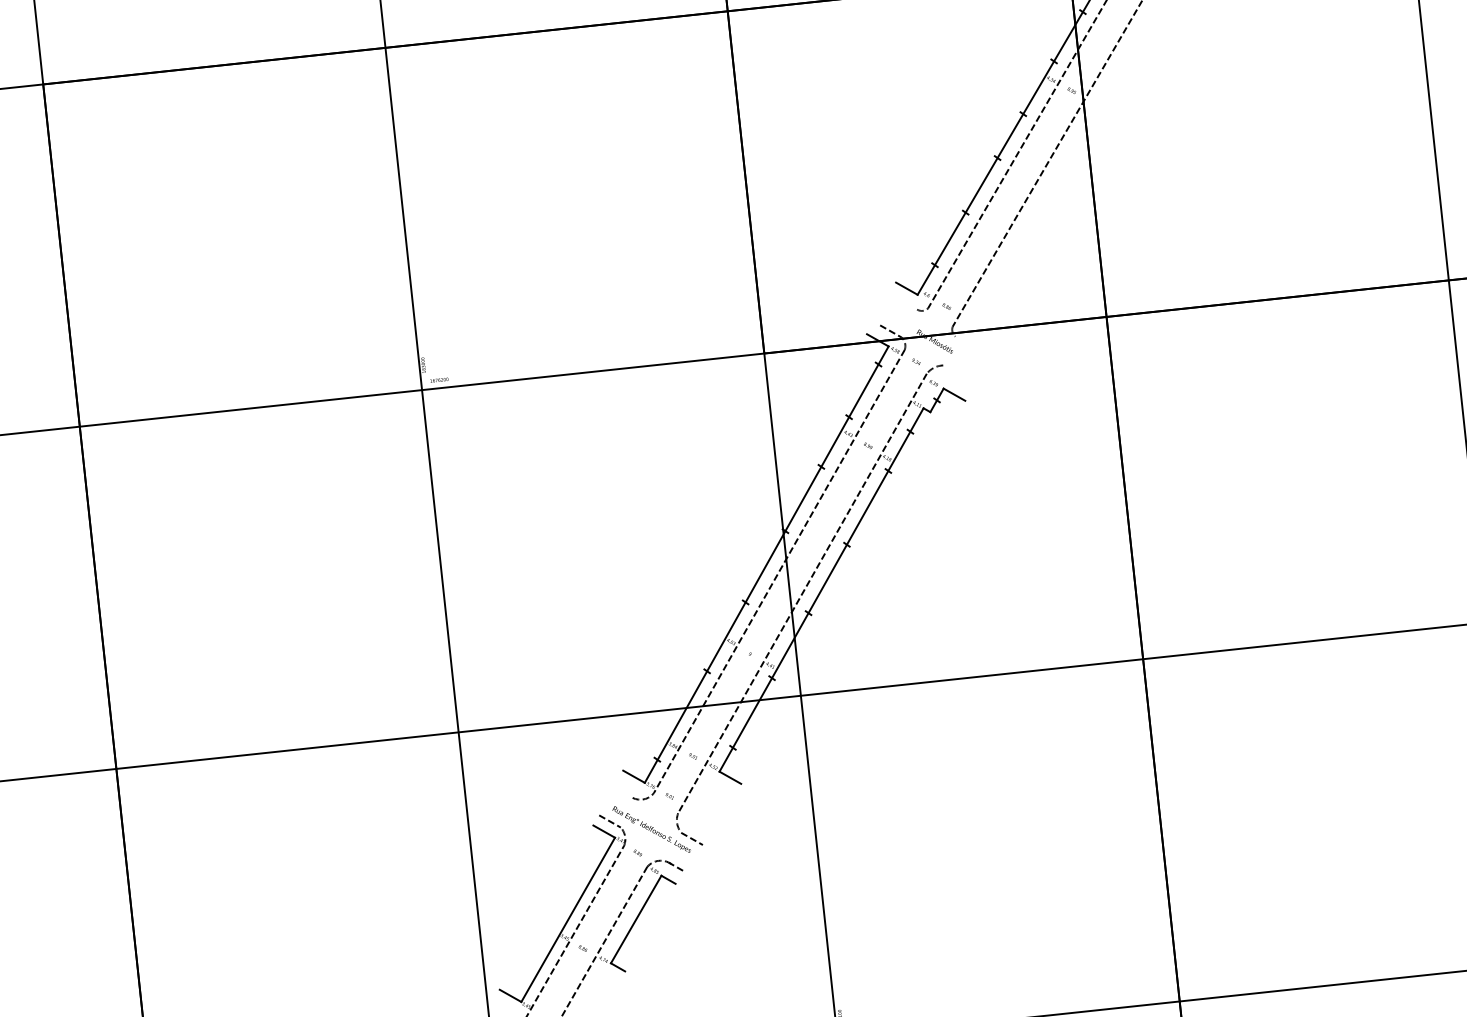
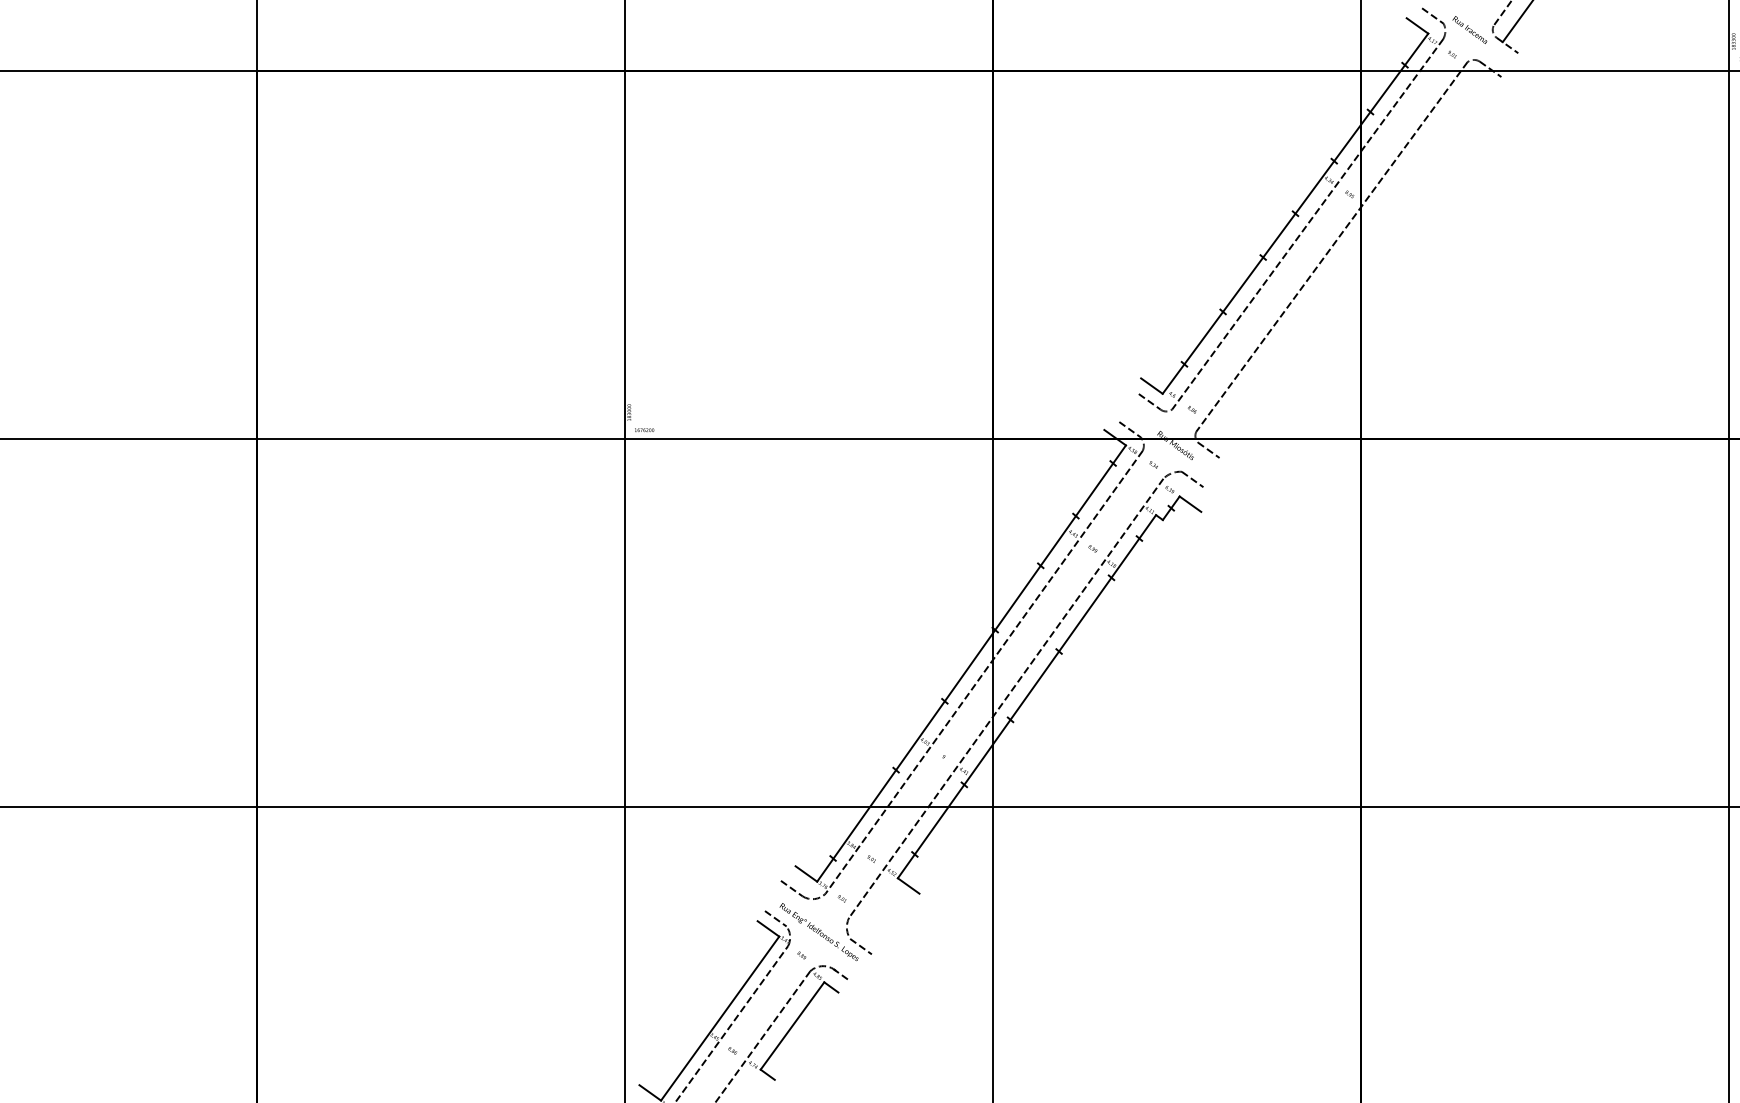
line: (906, 303) -> (1149, 401), added
line: (965, 342) -> (1208, 449), added
line: (953, 371) -> (1192, 479), added
line: (621, 791) -> (791, 888), added

